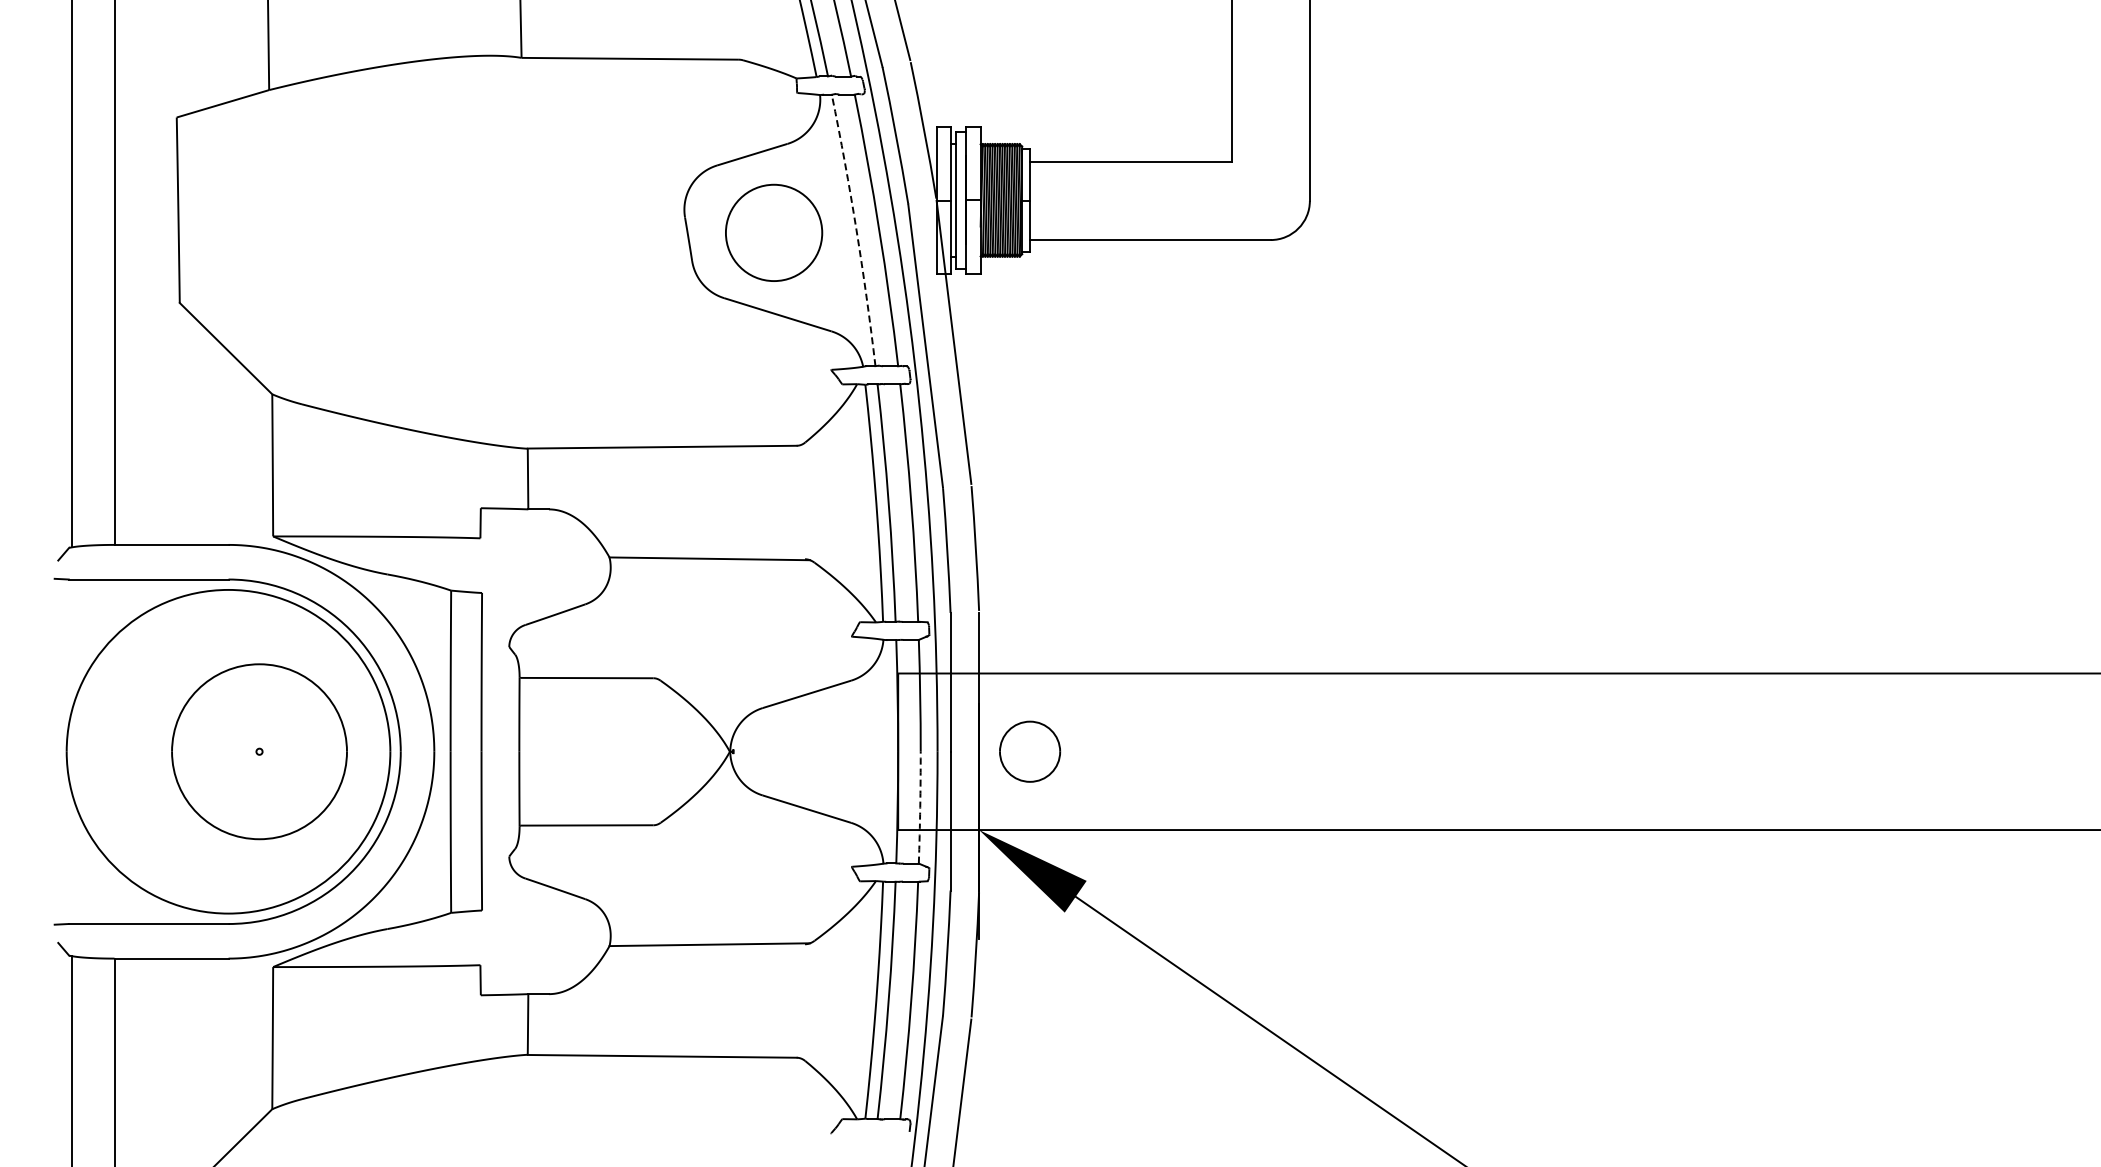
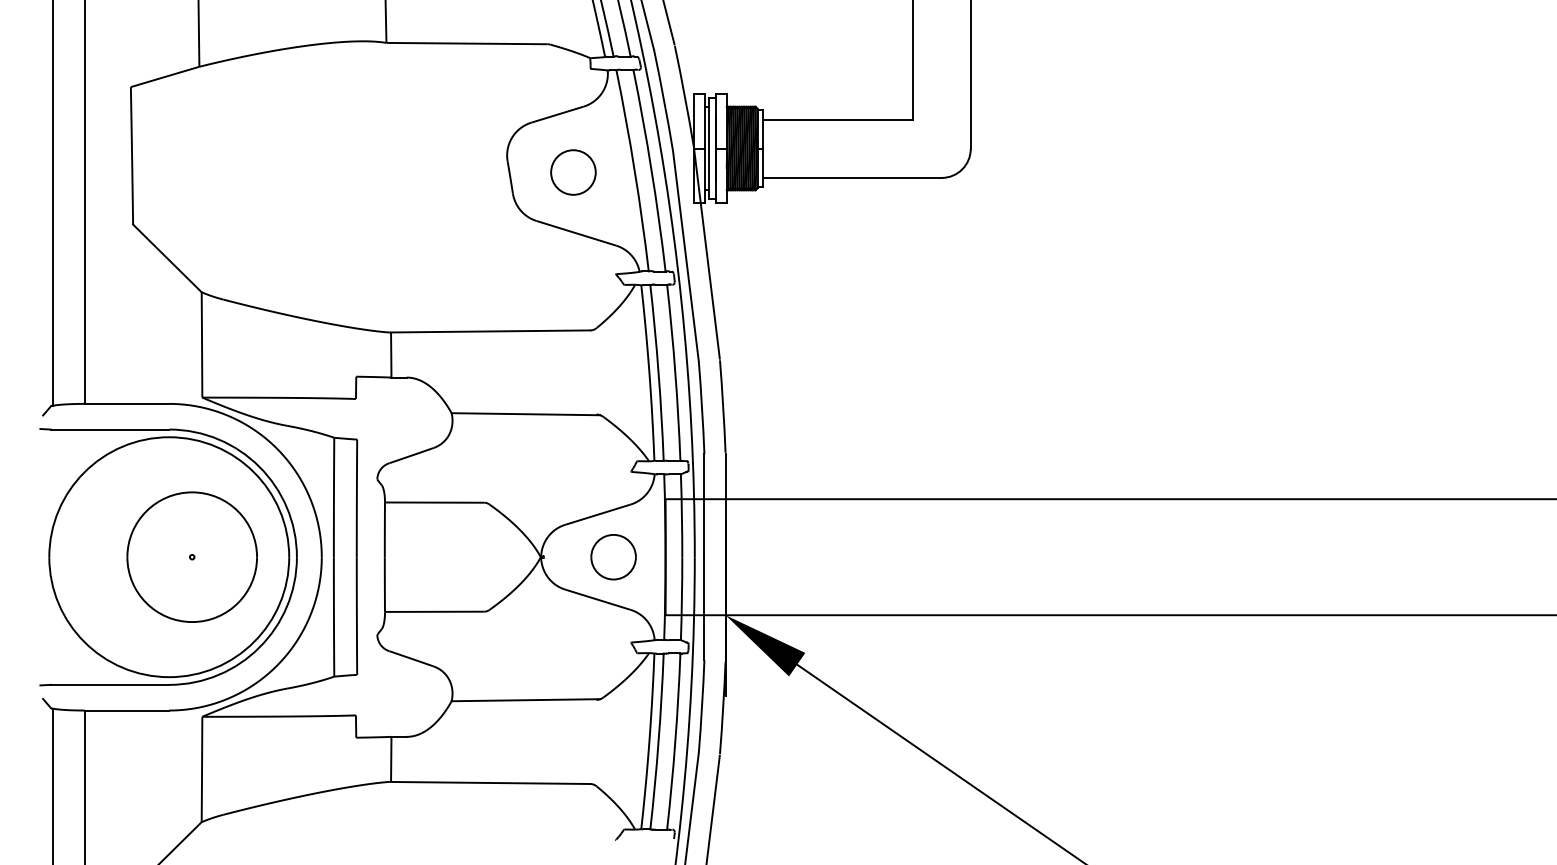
arc: (856, 230) -> (634, 170), dashed -> solid
circle: (773, 232) -> (573, 172), size x0.62
part: (1030, 751) -> (613, 557), moved
arc: (920, 807) -> (682, 598), dashed -> solid

